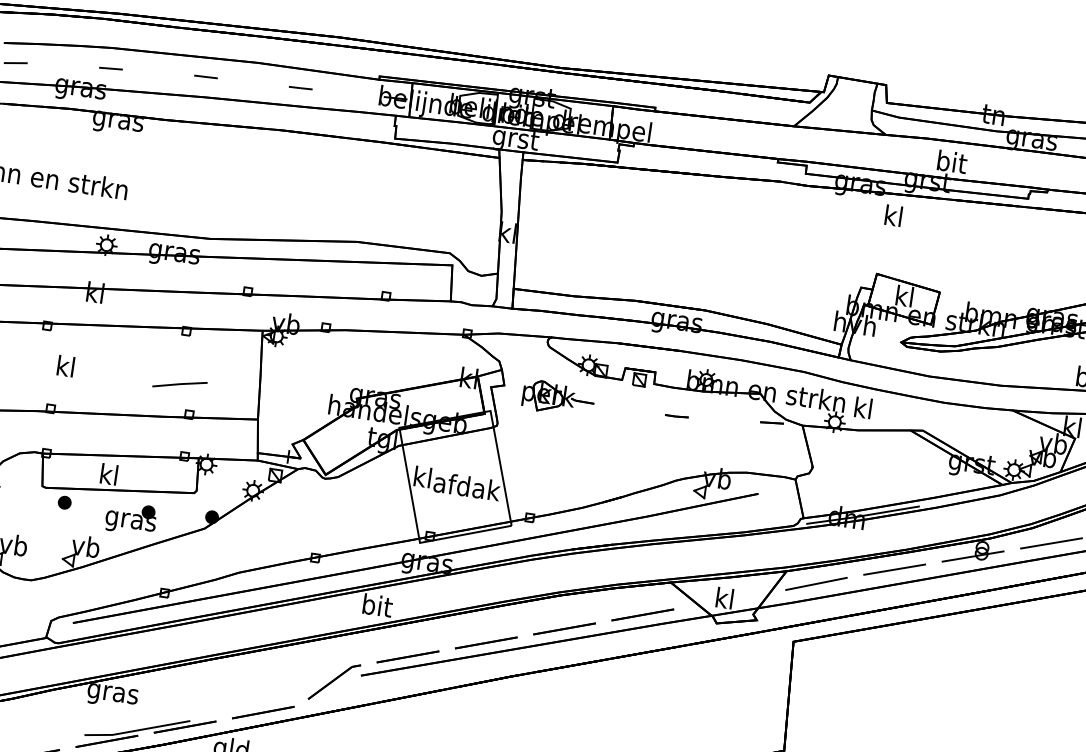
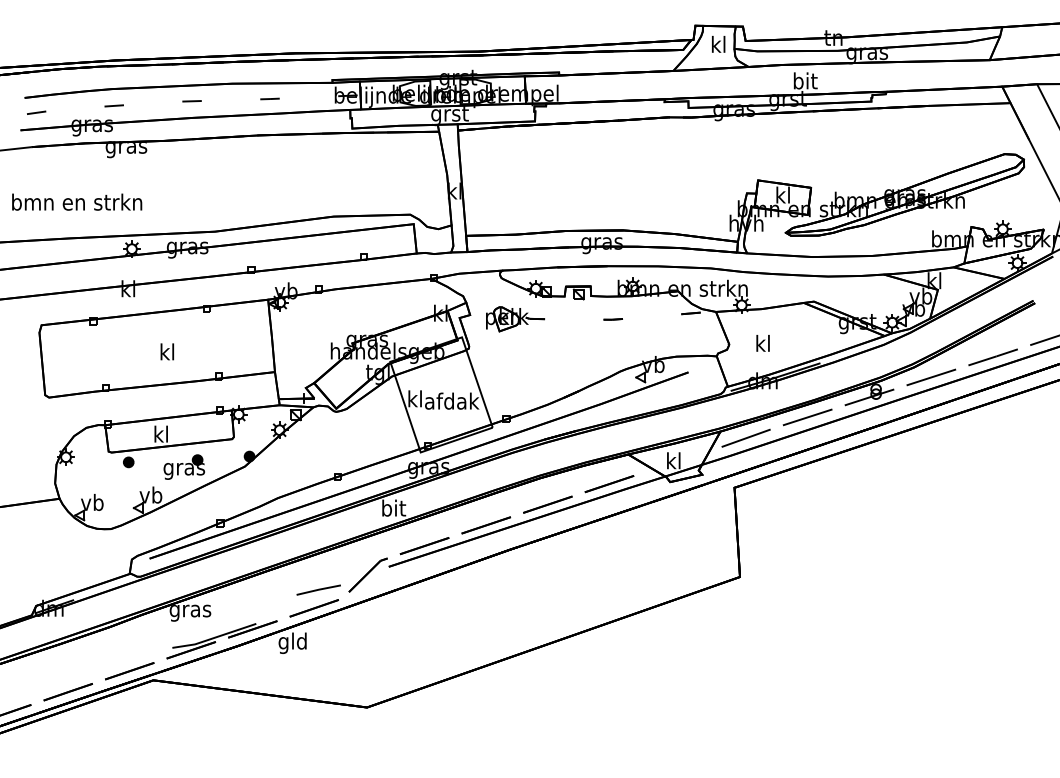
text: (893, 215) -> (718, 44), moved
text: (64, 365) -> (166, 351), moved
line: (179, 383) -> (318, 589), moved
text: (862, 407) -> (762, 343), moved

